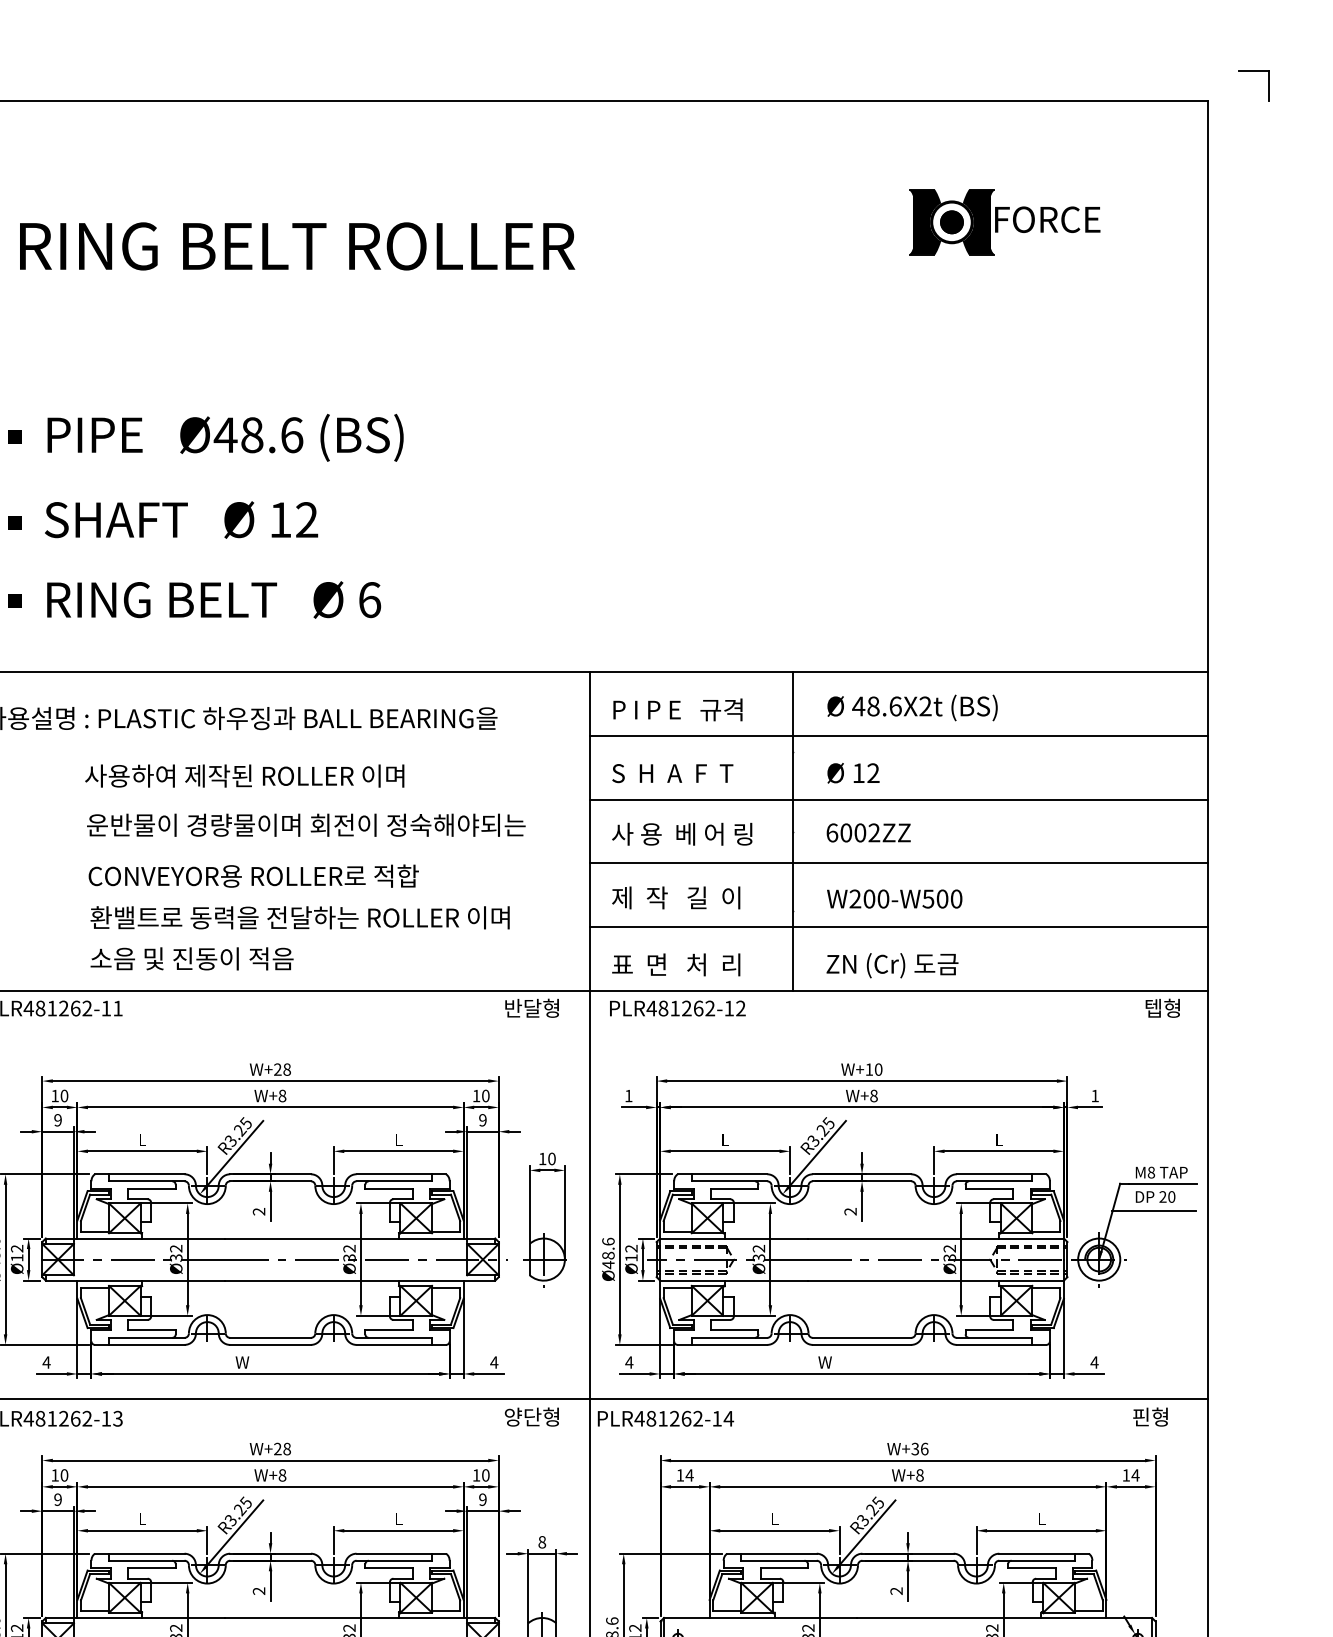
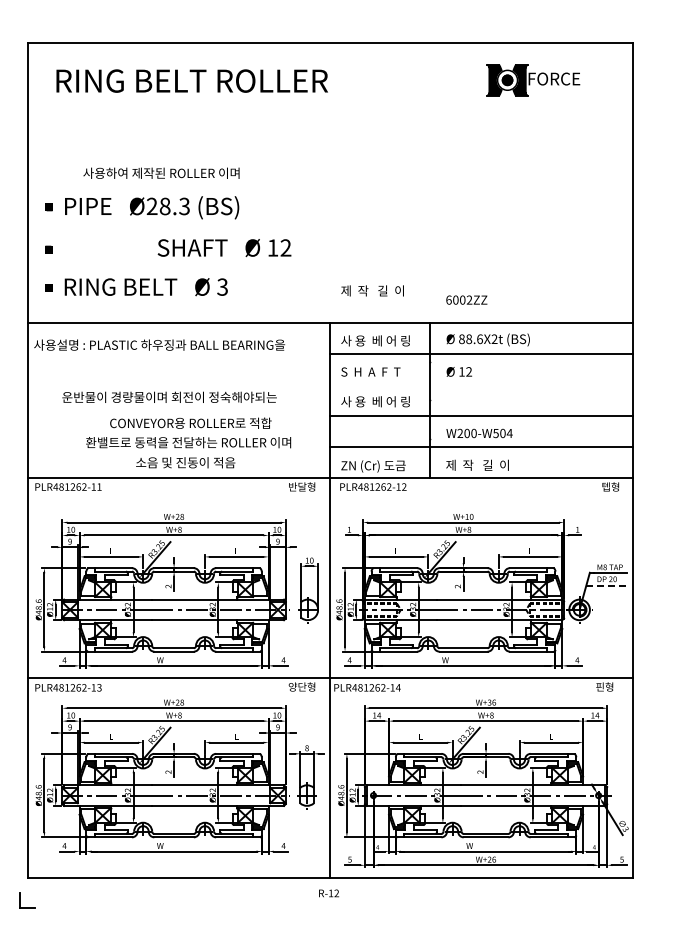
part: (1254, 71) -> (655, 28), removed
part: (1004, 222) -> (533, 80), moved
text: (295, 245) -> (191, 80), moved
text: (259, 435) -> (168, 206), Ø48.6 -> Ø28.3
text: (181, 521) -> (224, 248), moved
text: (369, 598) -> (222, 286), 6 -> 3
text: (857, 707) -> (461, 339), 48.6X2t -> 88.6X2t
text: (682, 709) -> (375, 340), P I P E   규격 -> 사 용  베 어 링
text: (244, 774) -> (161, 172), moved
line: (898, 798) -> (481, 384), removed
text: (306, 823) -> (169, 396), moved
text: (868, 831) -> (466, 299), moved
text: (252, 874) -> (190, 422), moved
text: (675, 897) -> (372, 290), moved
text: (955, 899) -> (509, 433), W200-W500 -> W200-W504
text: (191, 958) -> (185, 462), moved
text: (892, 964) -> (478, 465), ZN (Cr) 도금 -> 제  작   길  이
text: (678, 966) -> (373, 466), 표  면   처  리 -> ZN (Cr) 도금
line: (1154, 1211) -> (606, 586), solid -> dashed

